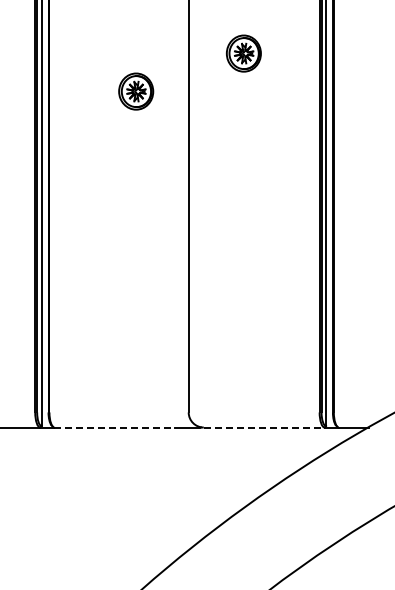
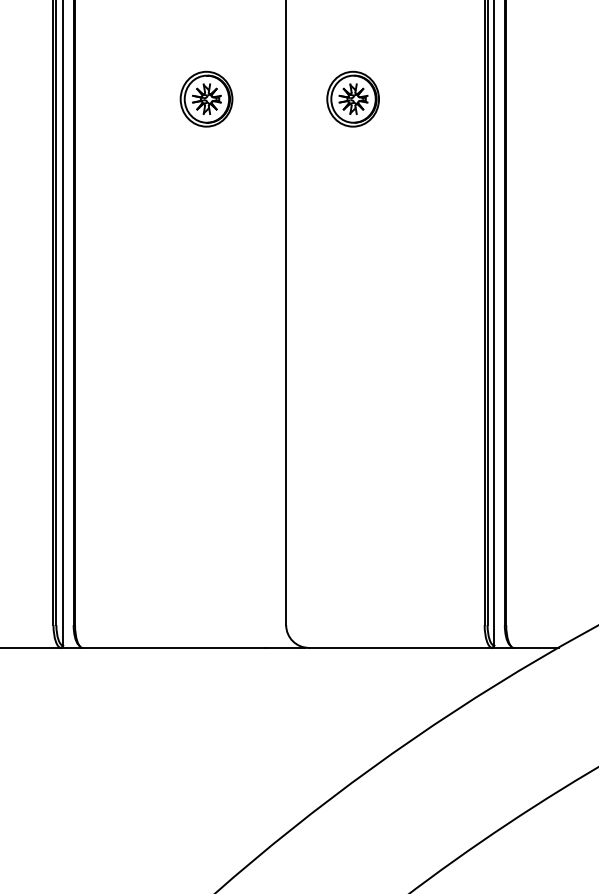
part: (243, 53) -> (352, 99), moved
part: (136, 91) -> (207, 99), moved
line: (115, 427) -> (175, 647), dashed -> solid
line: (264, 427) -> (401, 647), dashed -> solid

